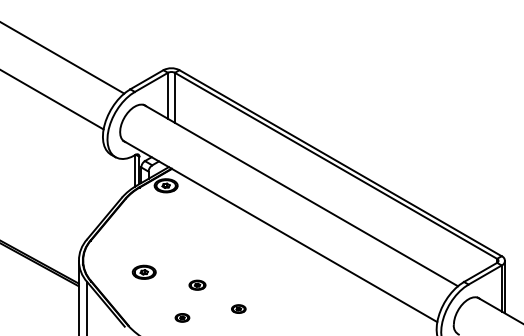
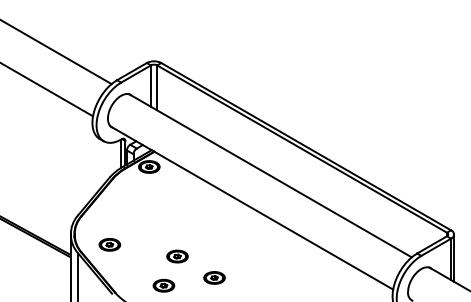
part: (143, 271) -> (109, 244), moved
part: (197, 284) -> (177, 255), size x1.43
part: (238, 308) -> (214, 277), size x1.67
part: (182, 317) -> (163, 285), size x1.67

